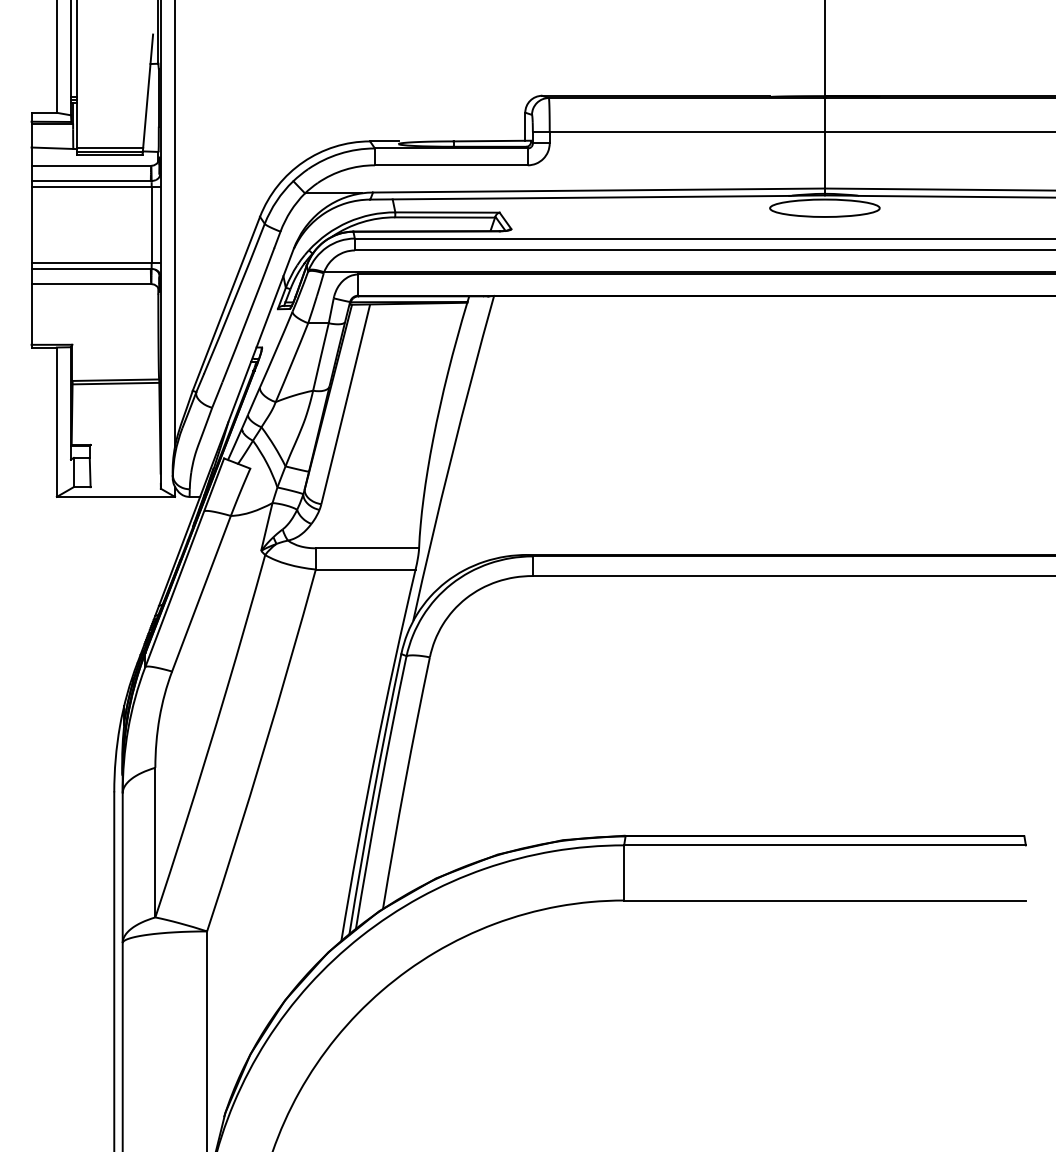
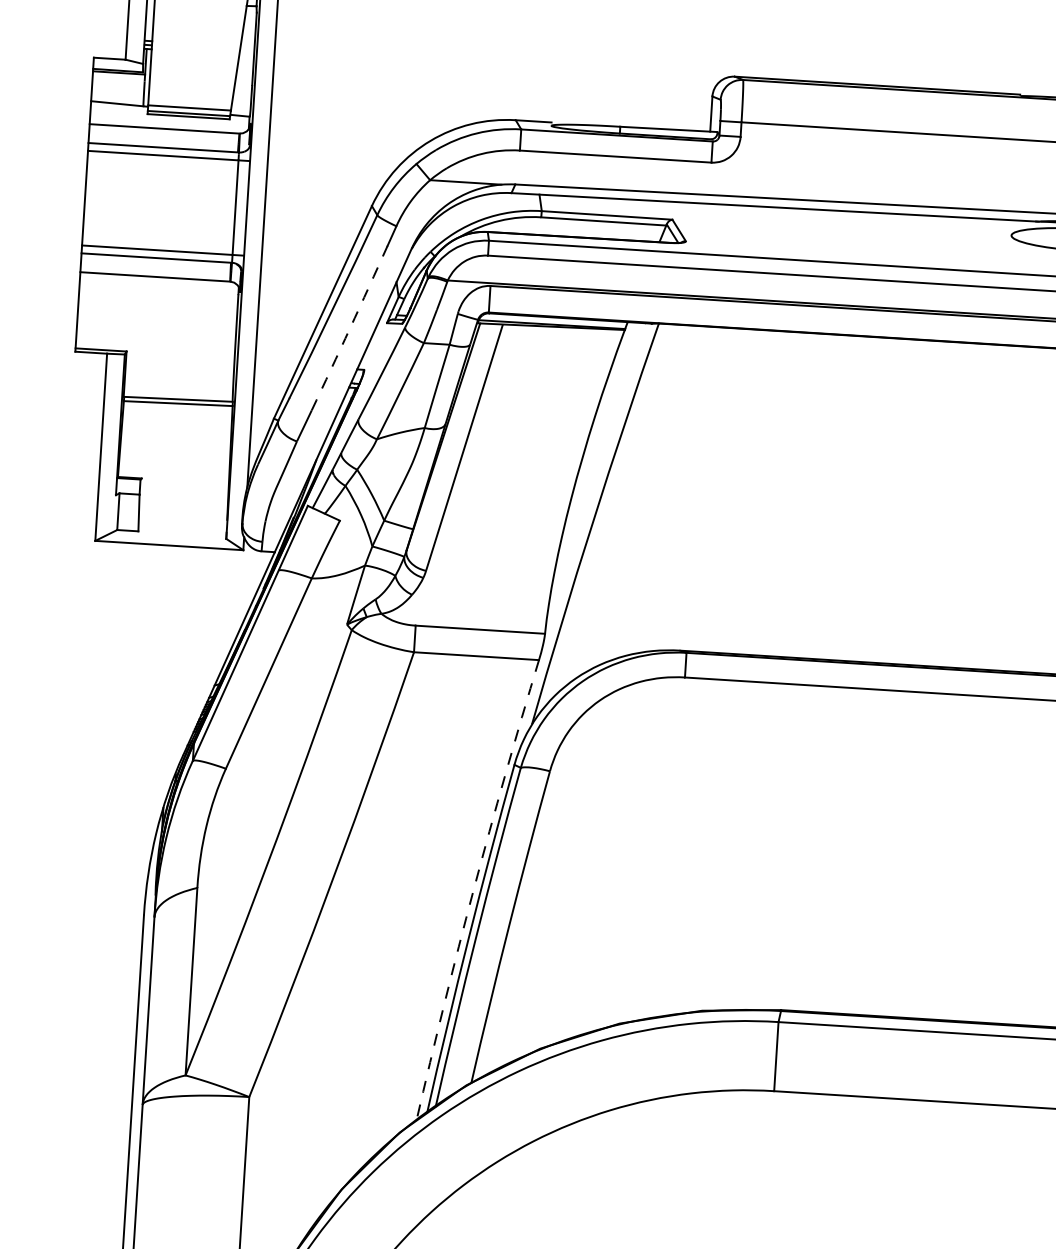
arc: (248, 315) -> (349, 328), solid -> dashed
arc: (375, 754) -> (474, 888), solid -> dashed

